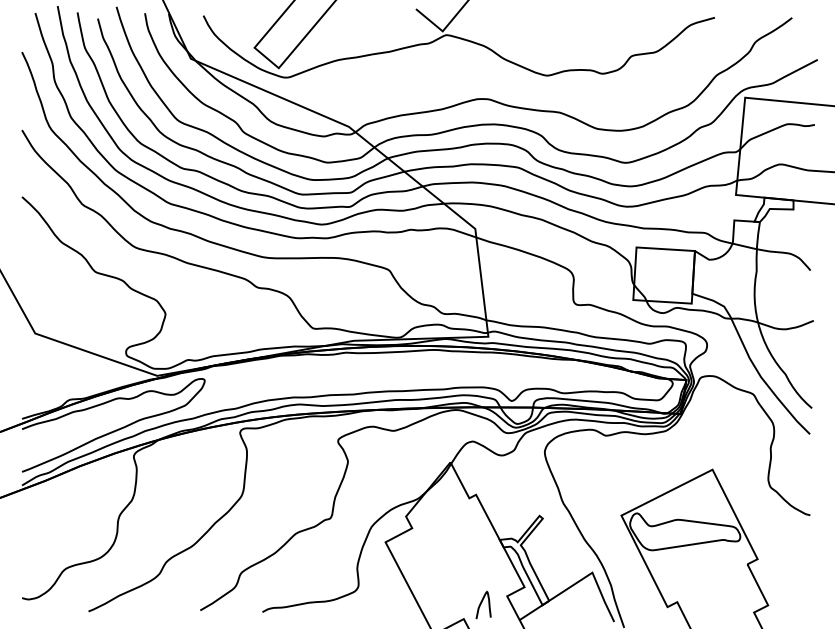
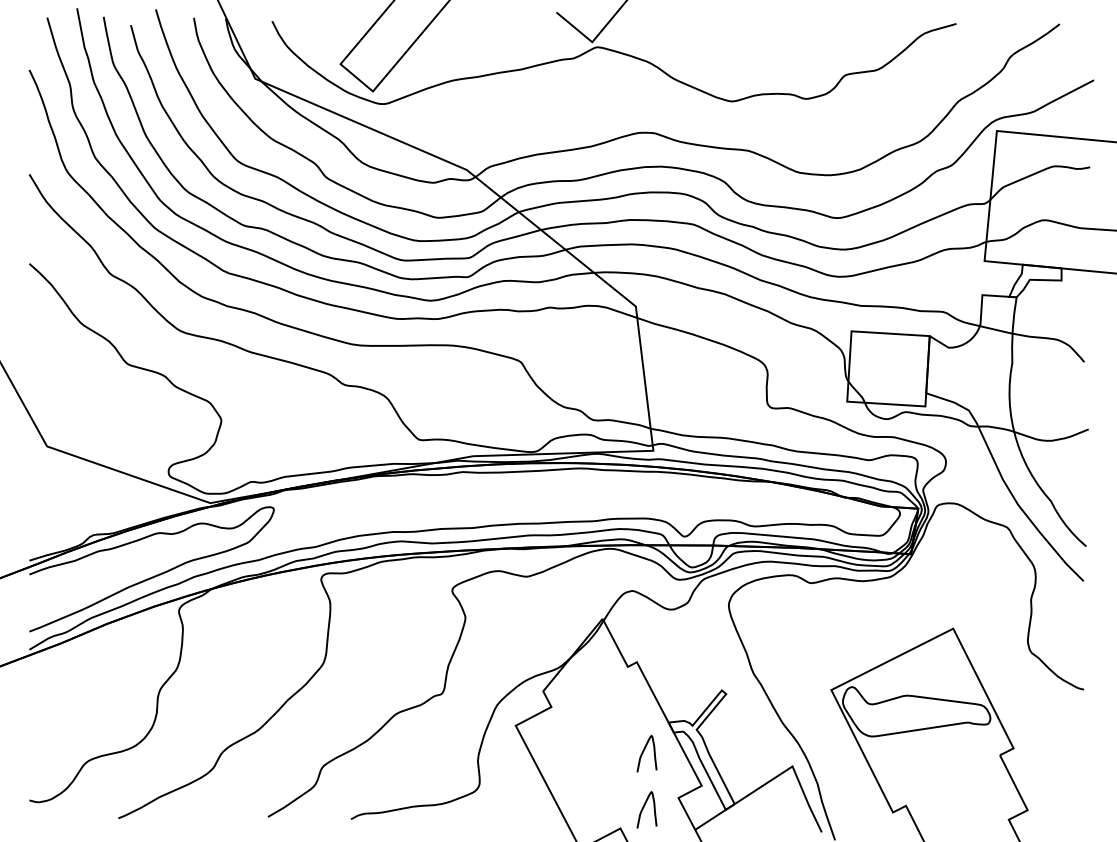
curve: (481, 562) -> (644, 752), added

